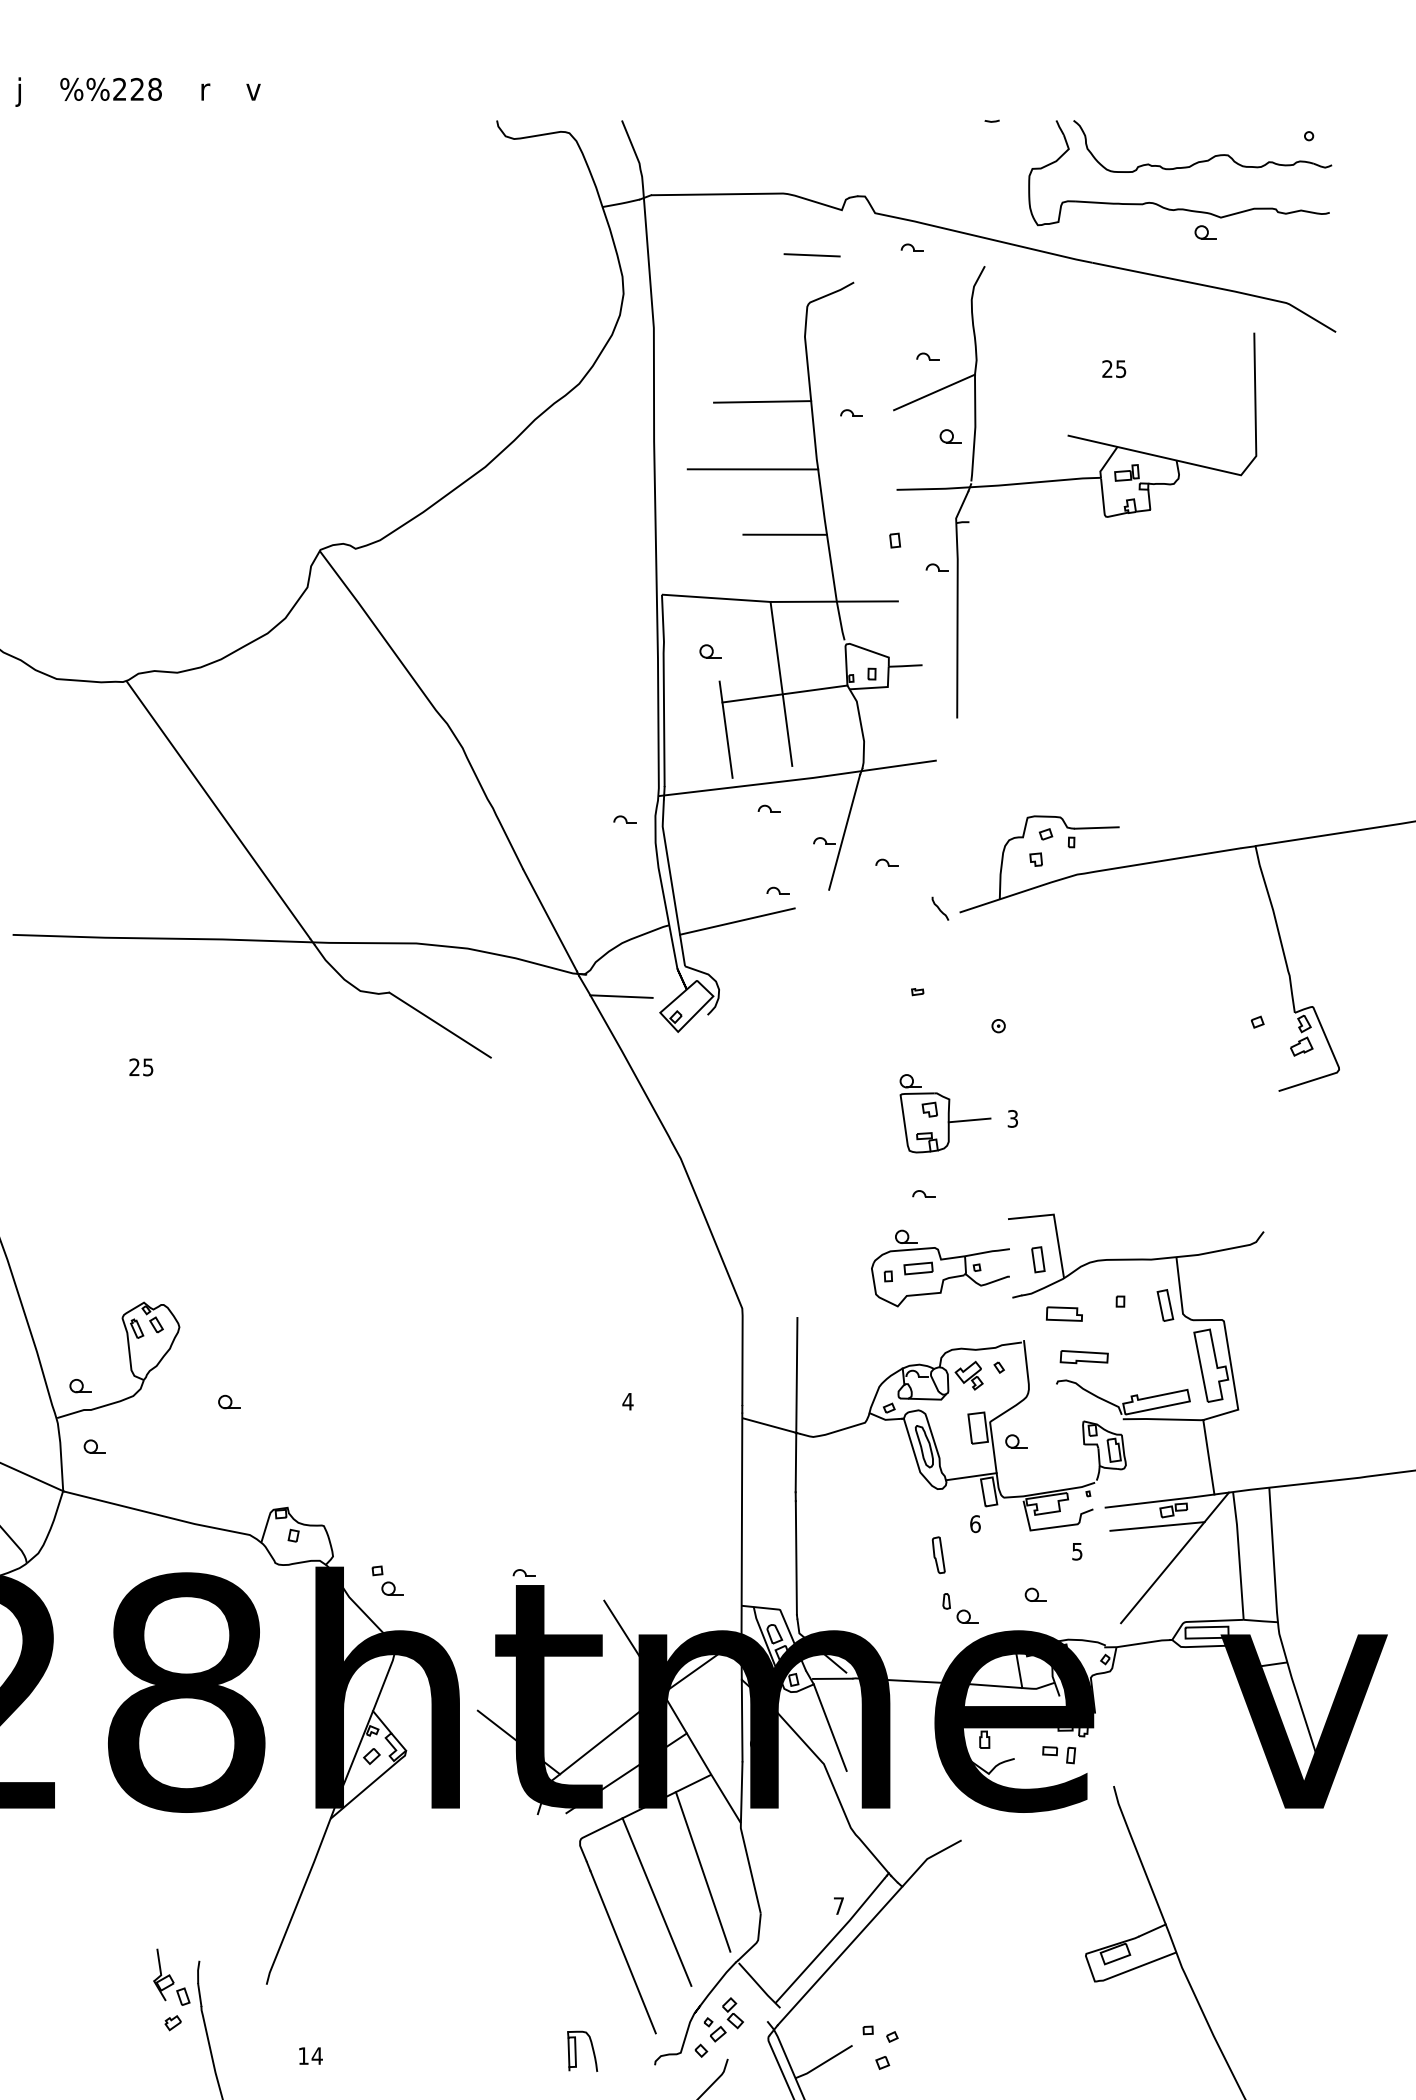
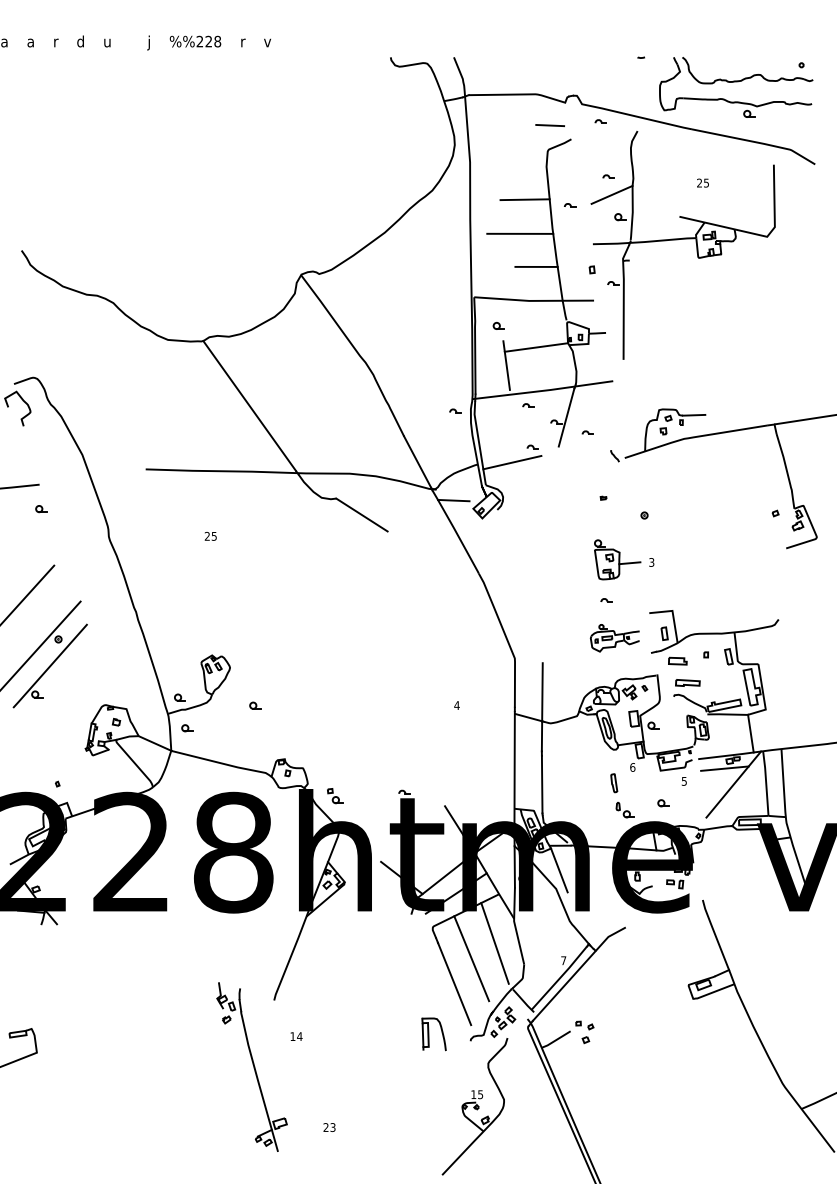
line: (781, 682) -> (534, 341), removed
part: (939, 1269) -> (614, 638), size x0.7
part: (581, 2049) -> (433, 1033), size x1.6

